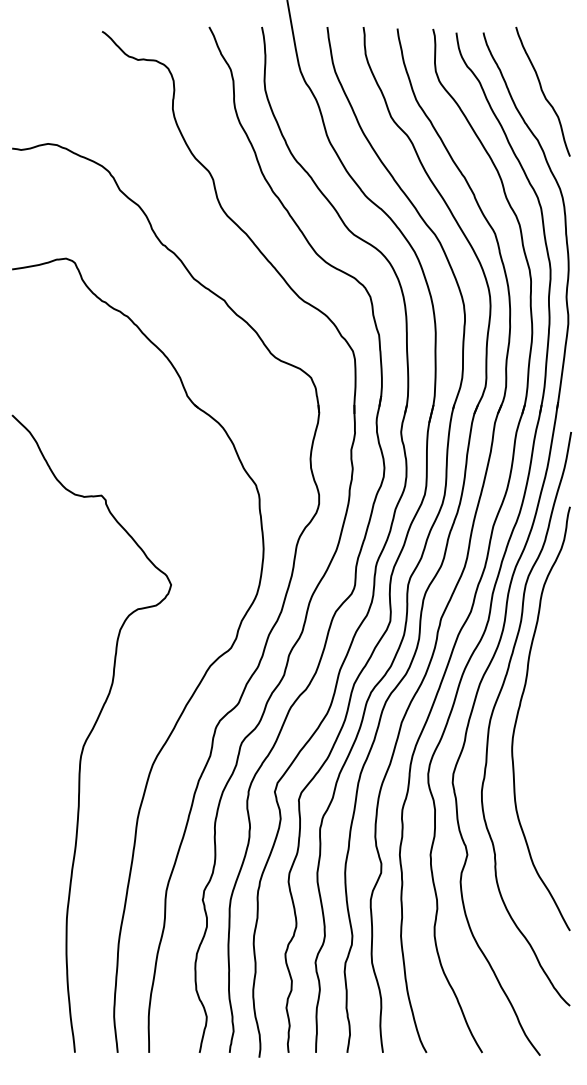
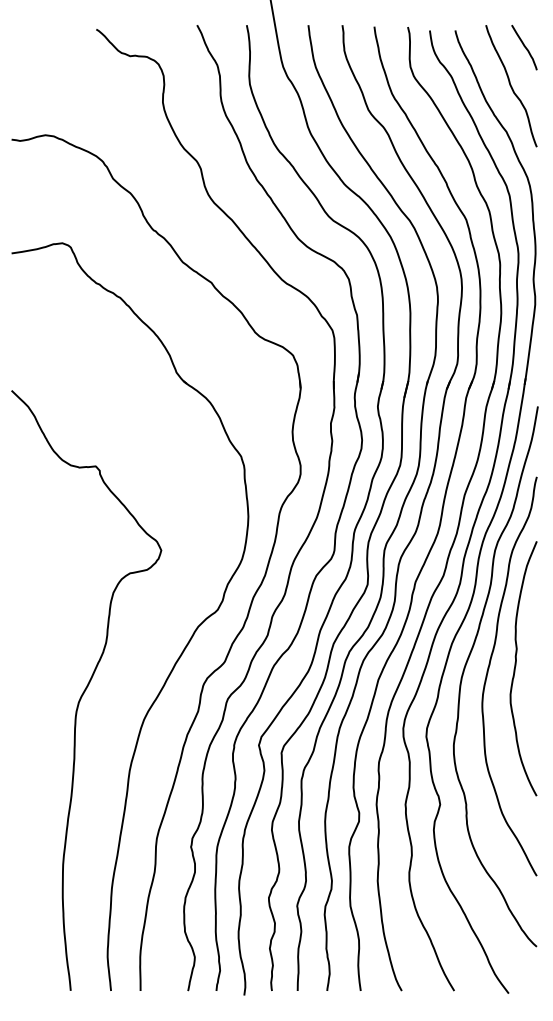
curve: (556, 50) -> (524, 47), added
curve: (548, 708) -> (516, 666), added

